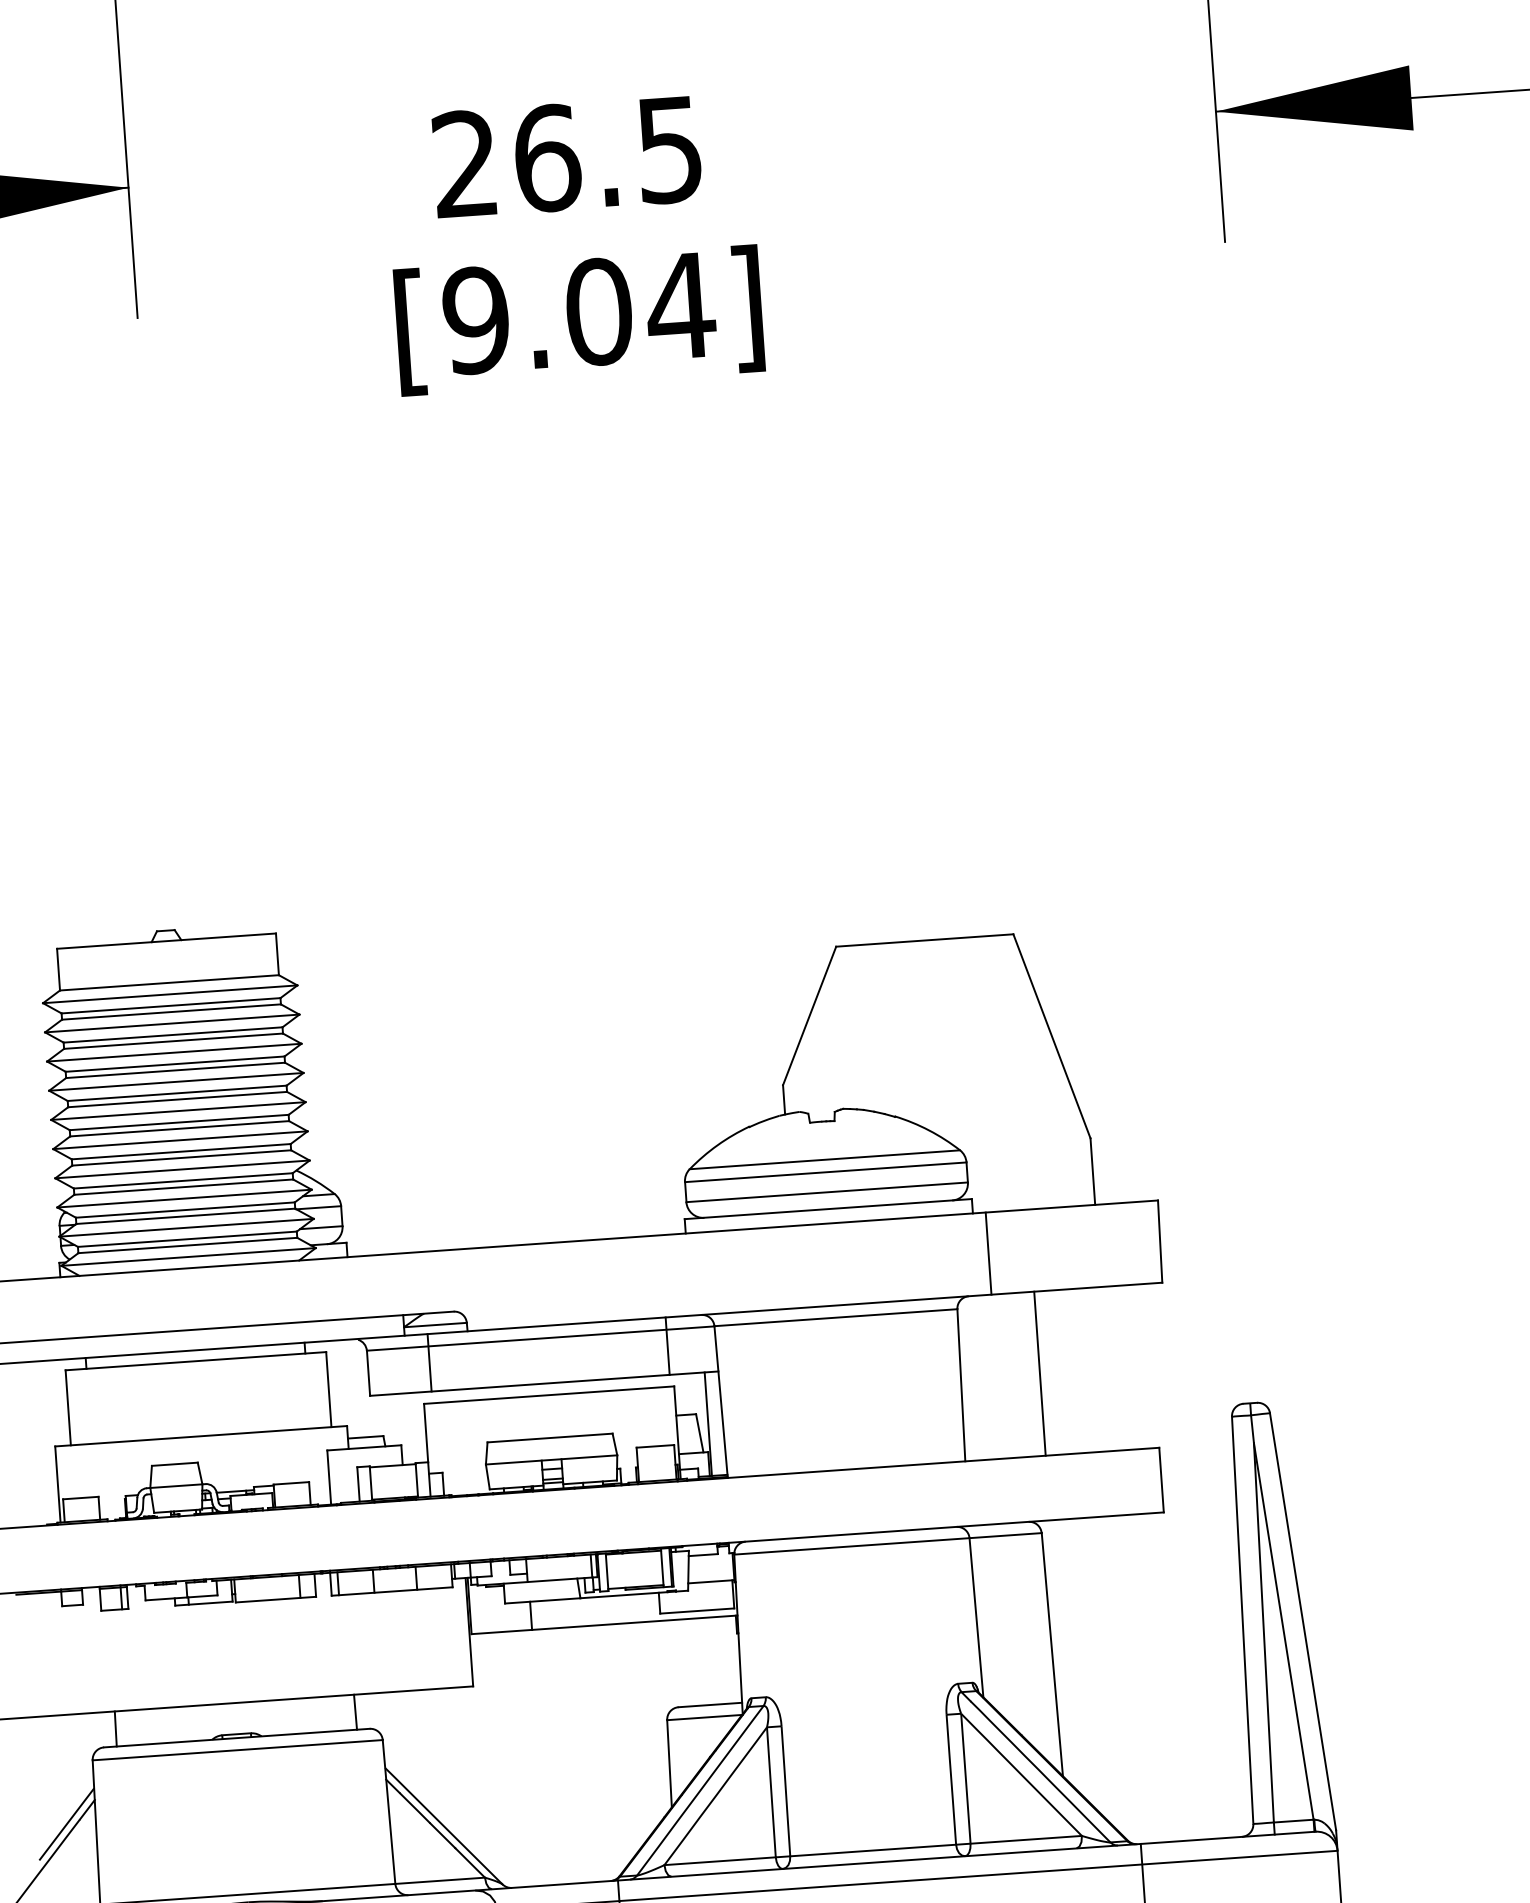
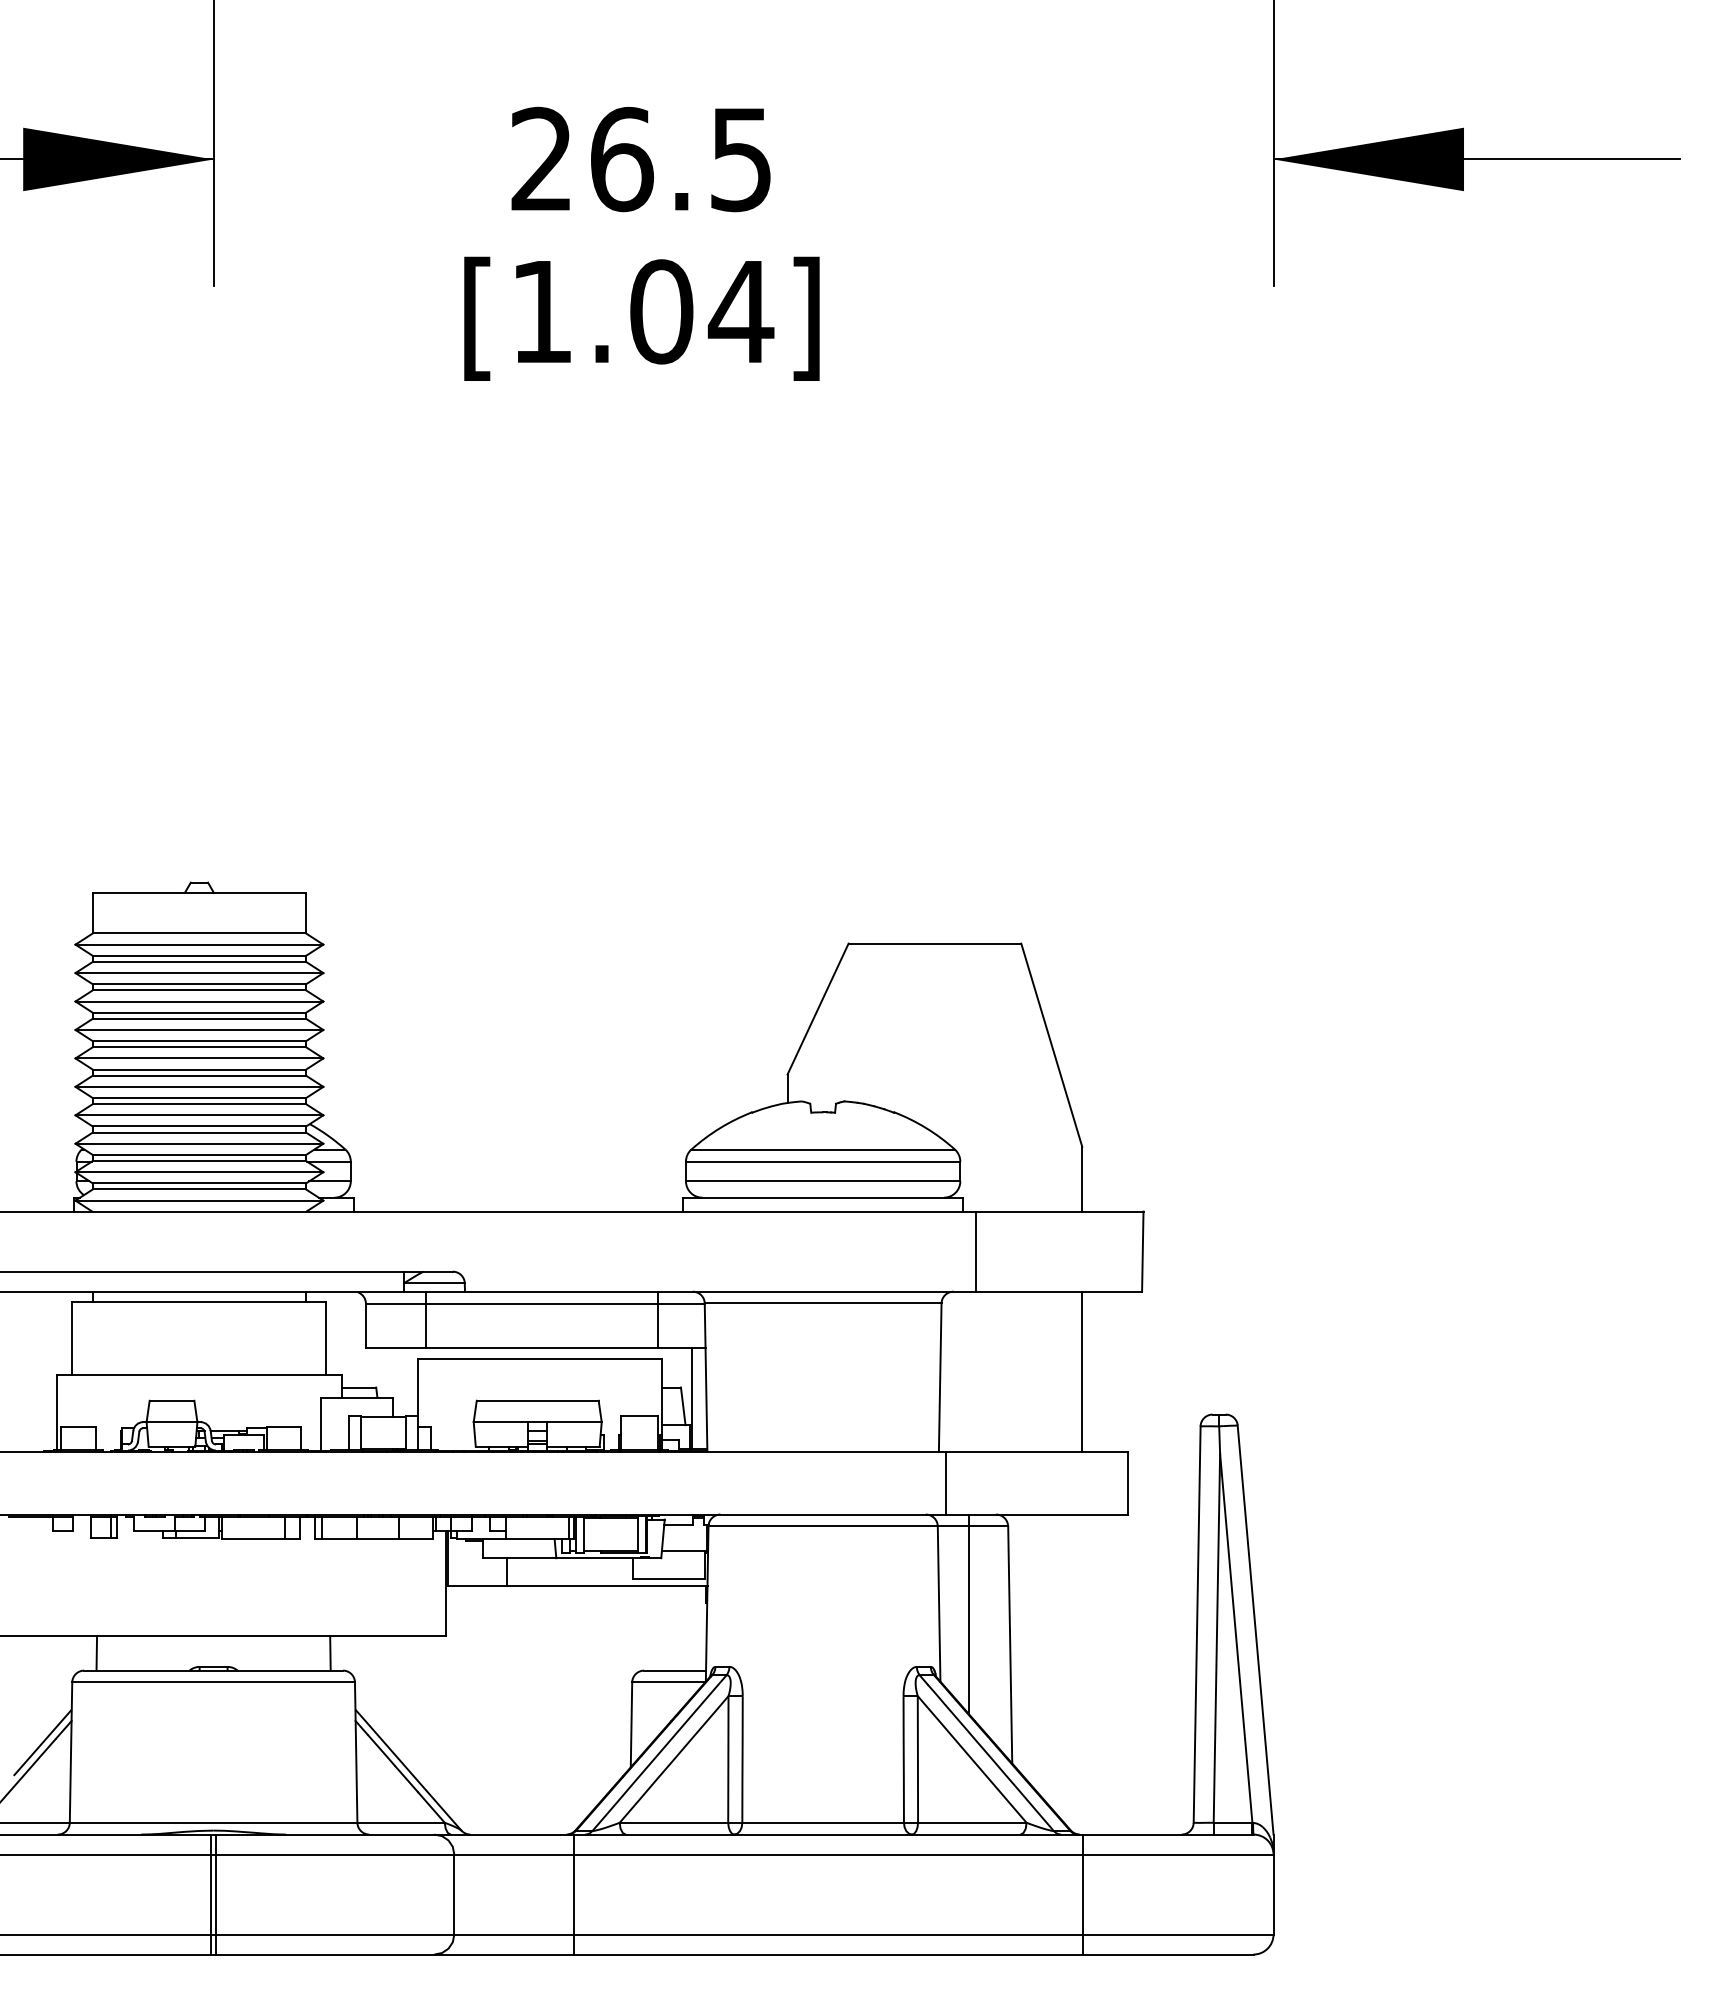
text: (475, 320) -> (541, 311), [9.04] -> [1.04]
line: (1040, 1373) -> (1082, 1371), moved
line: (974, 1492) -> (945, 1482), added
line: (1007, 1625) -> (968, 1613), added

